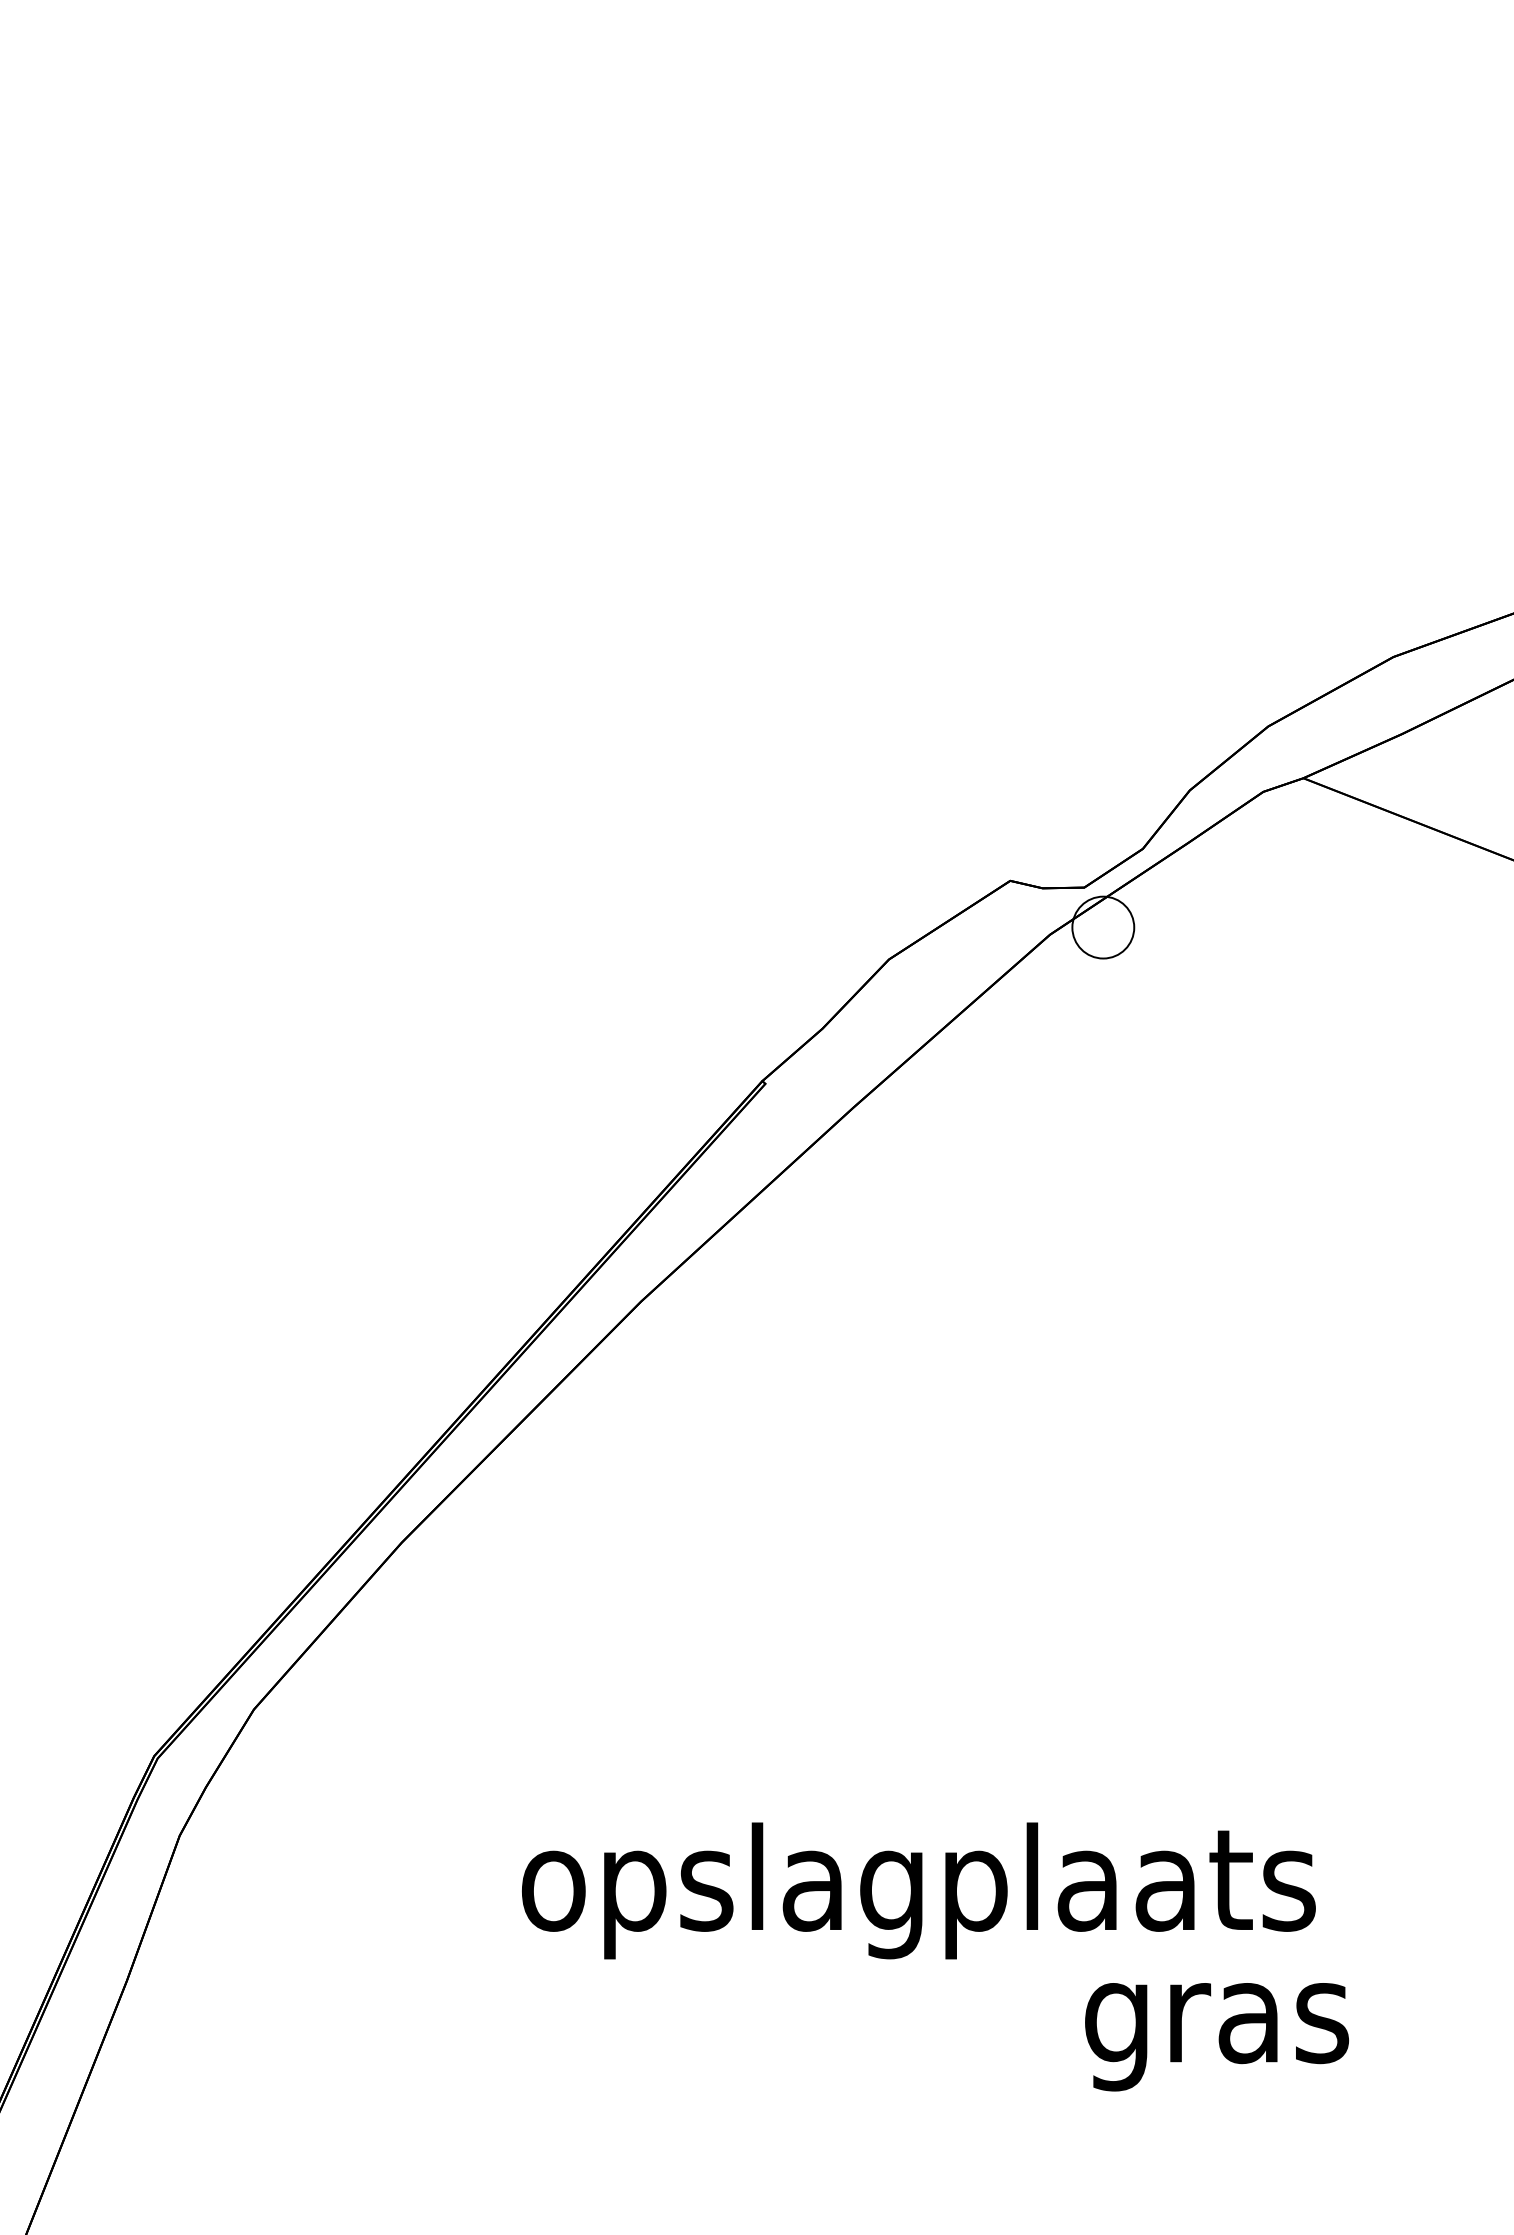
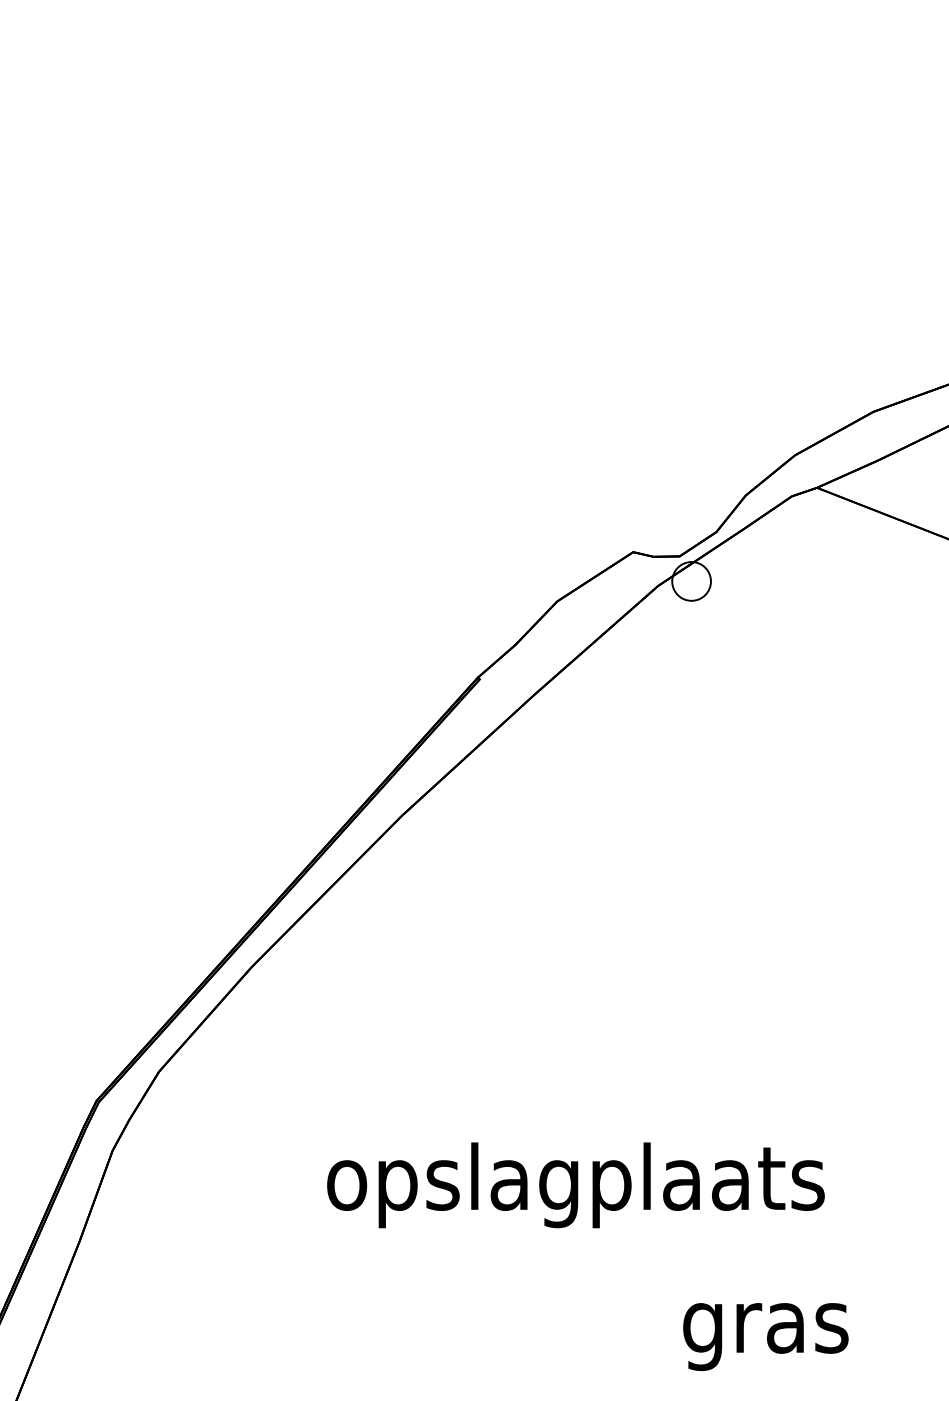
text: (1216, 2036) -> (765, 1336), moved

